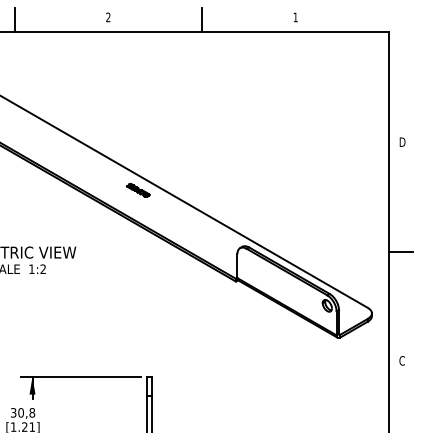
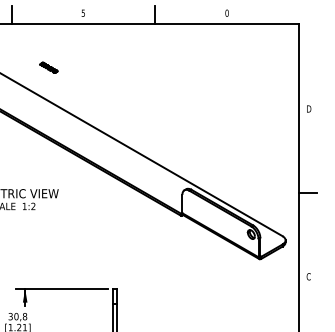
text: (108, 17) -> (83, 13), 2 -> 5
text: (295, 17) -> (226, 13), 1 -> 0
part: (138, 189) -> (48, 67), moved

